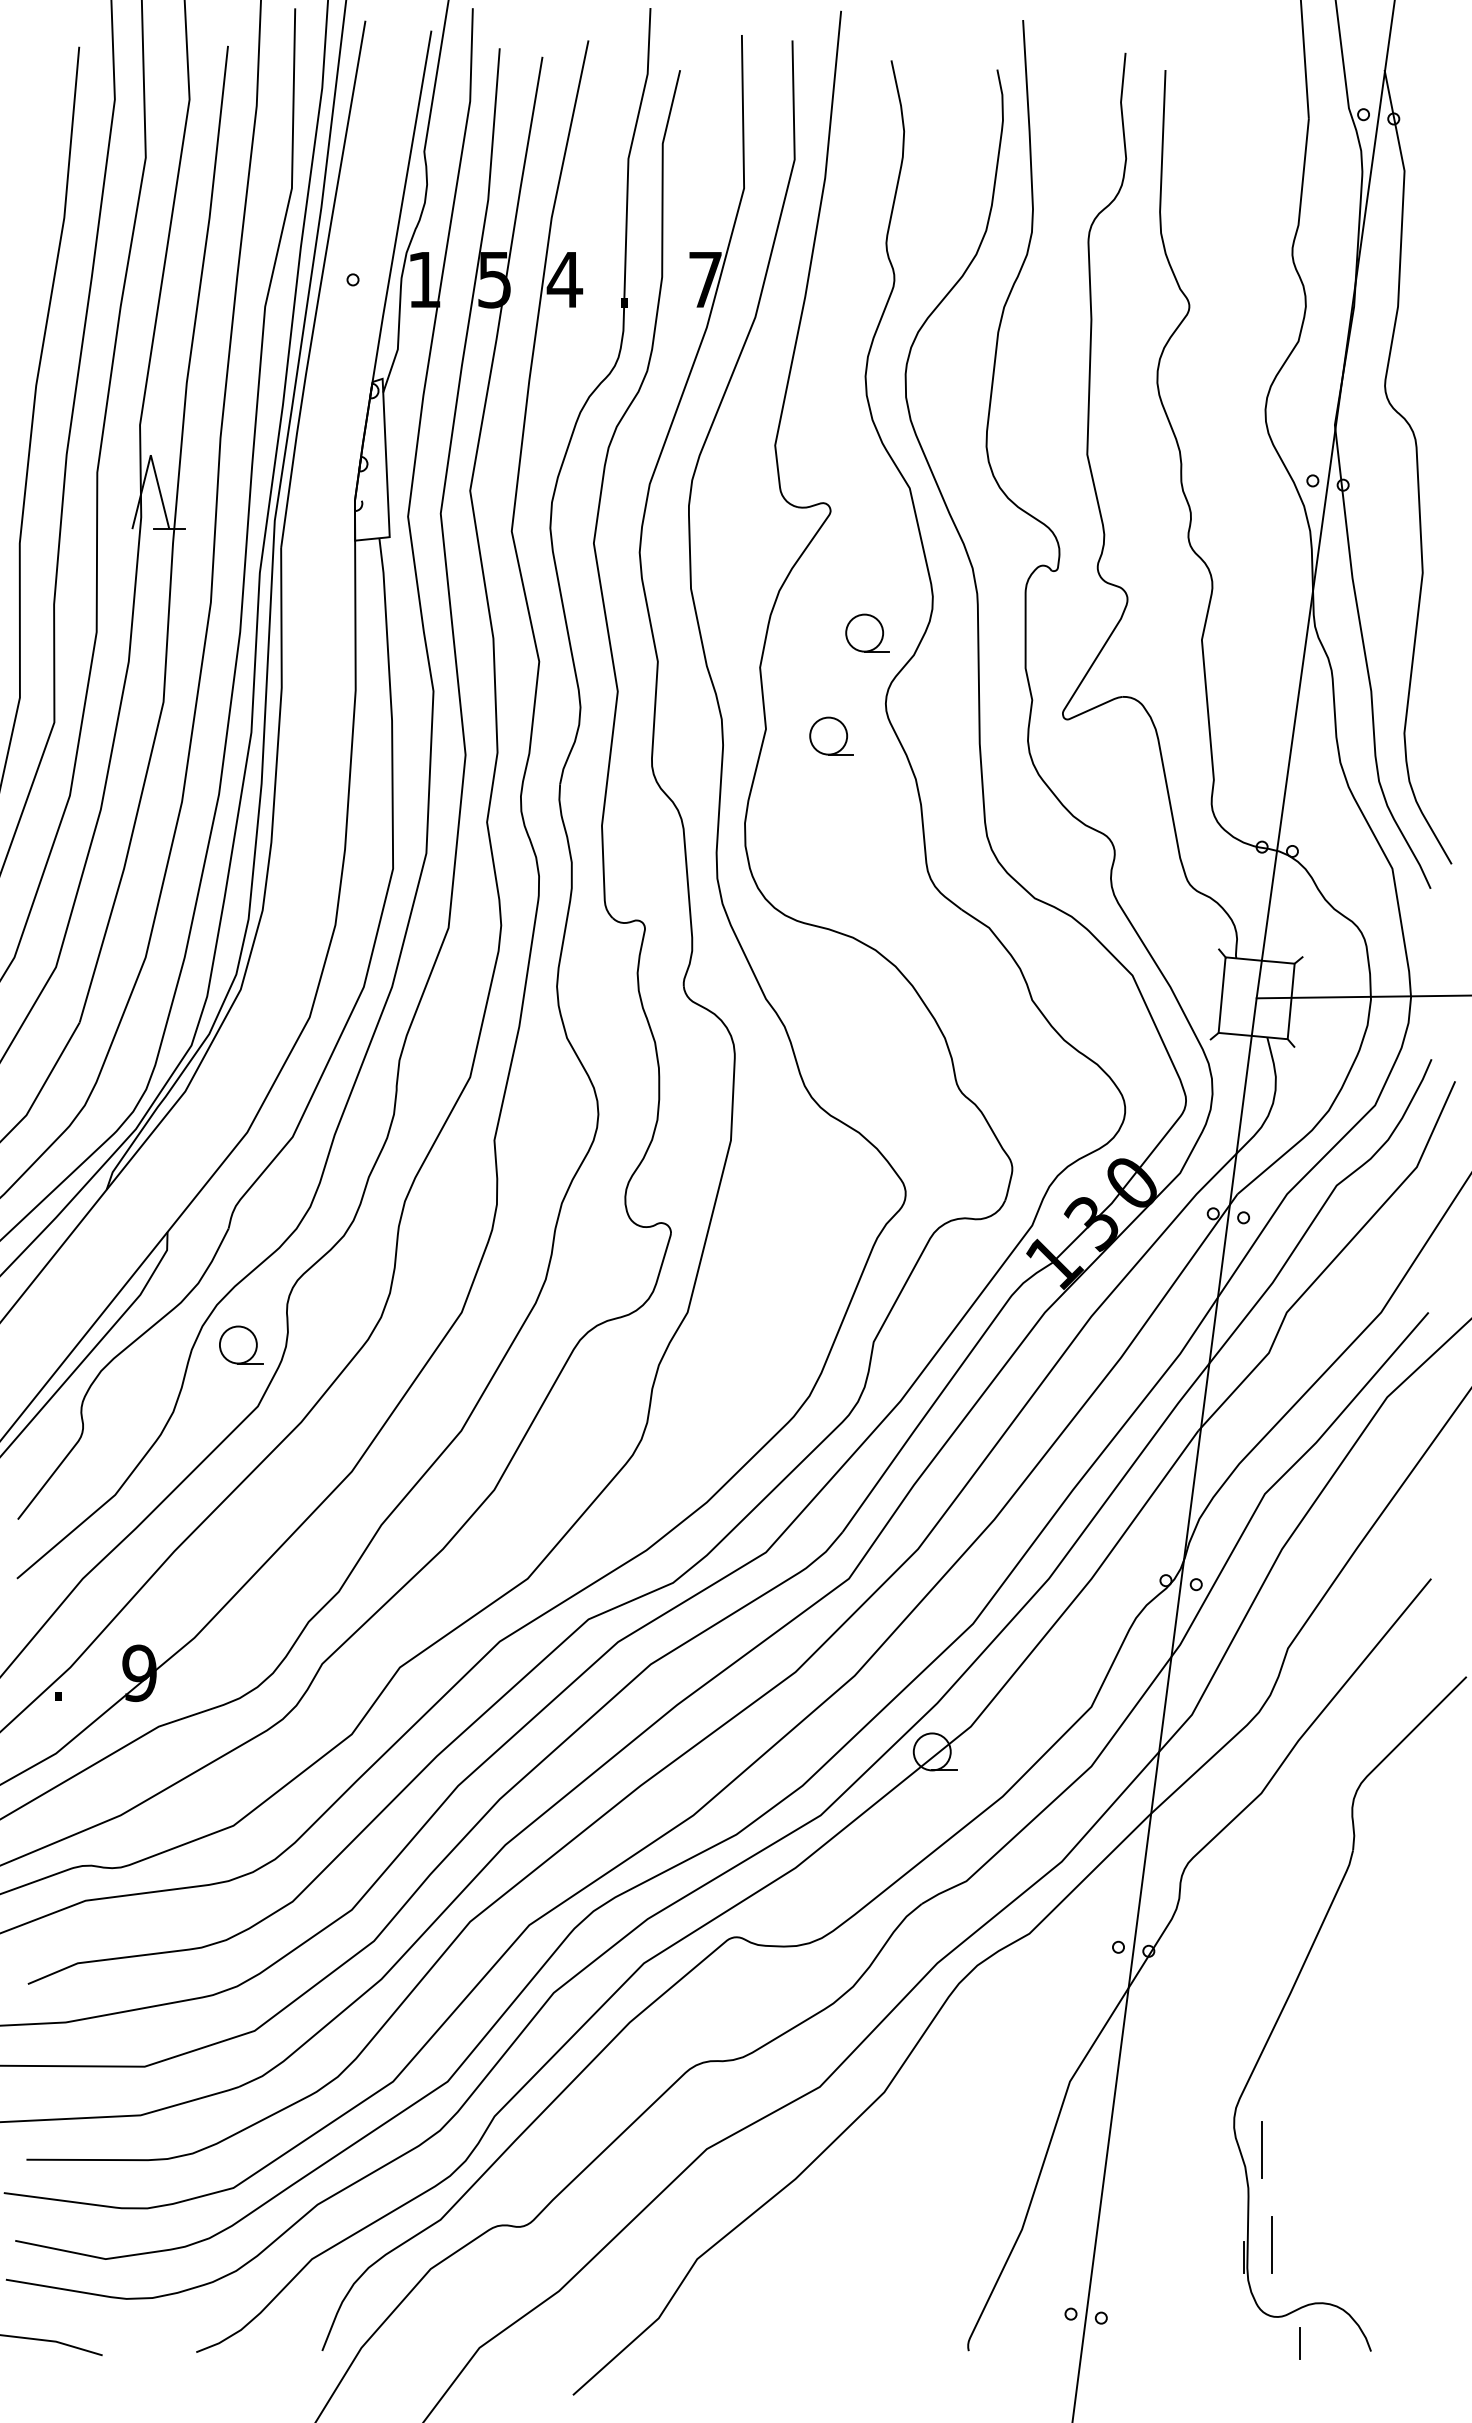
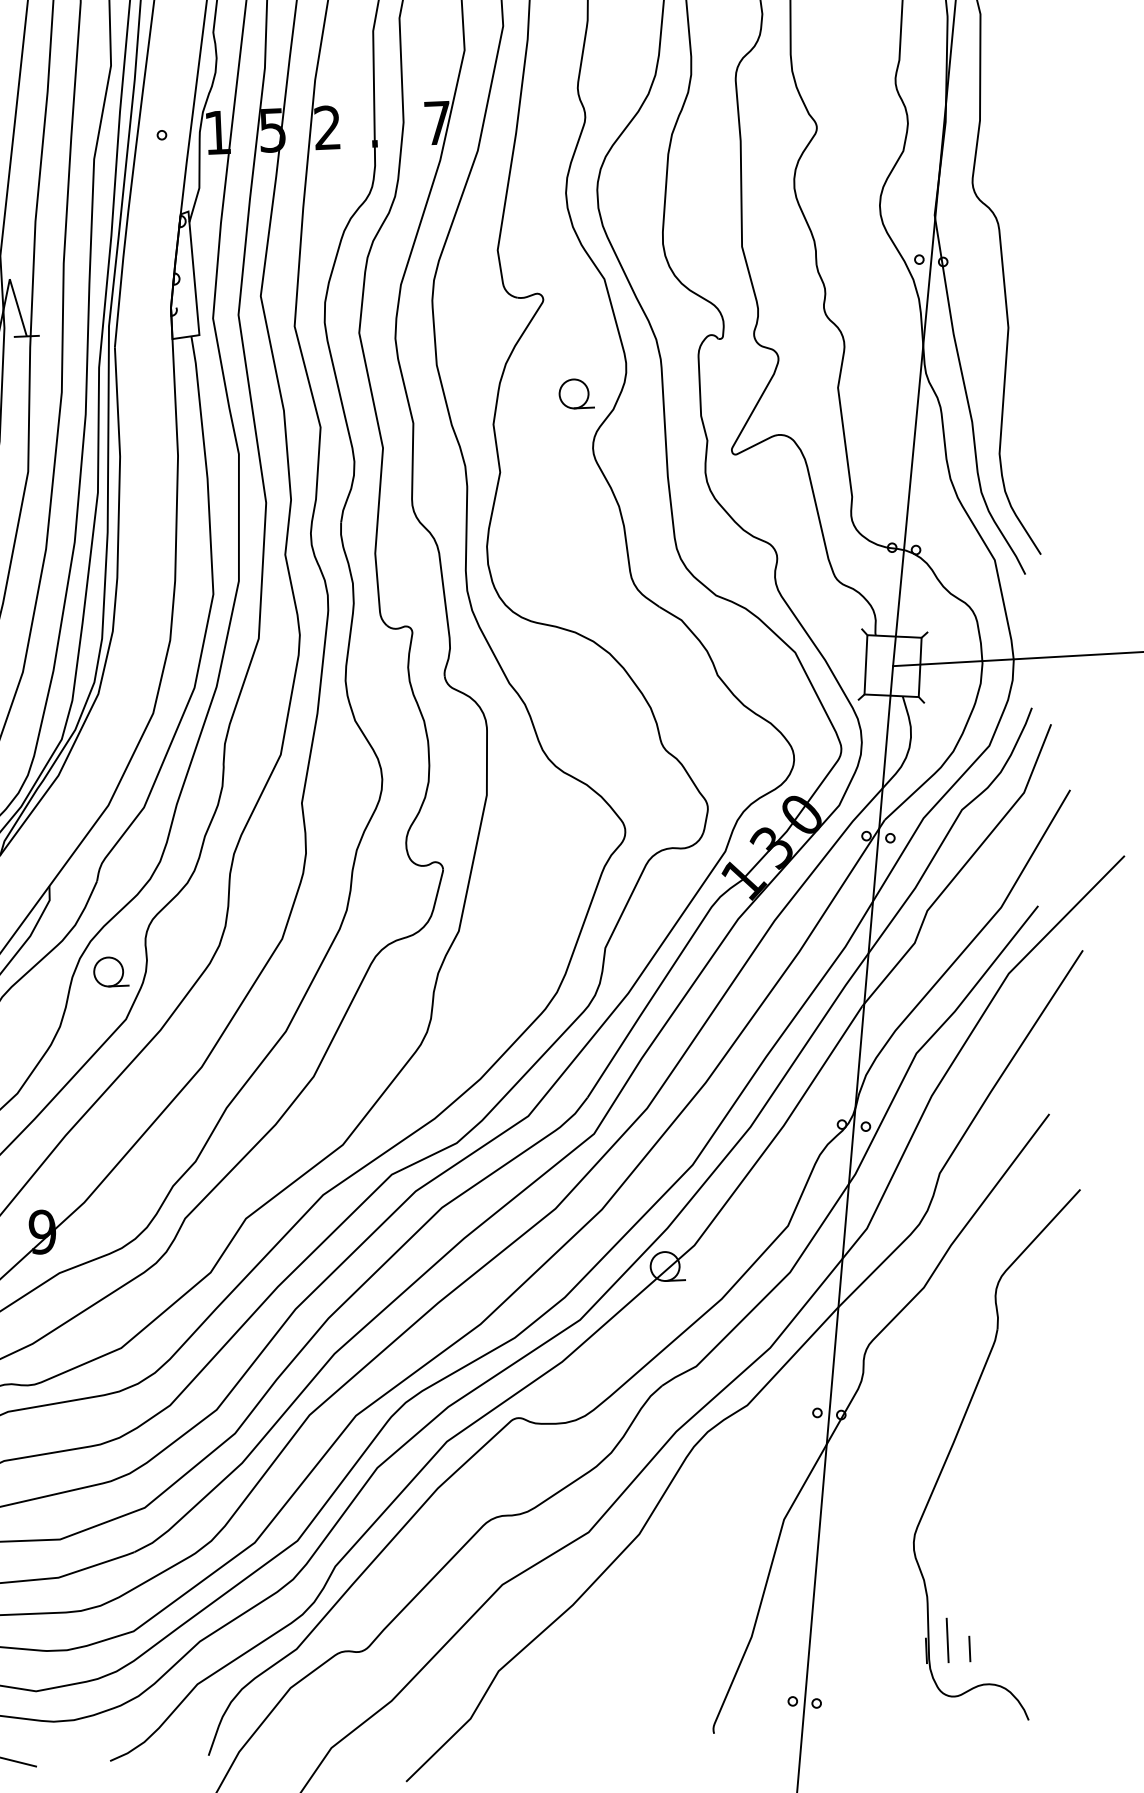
text: (564, 279) -> (327, 127), 4 -> 2
part: (831, 735) -> (551, 475), removed
line: (1261, 2149) -> (936, 1566), removed
line: (1299, 2343) -> (969, 1649), moved

